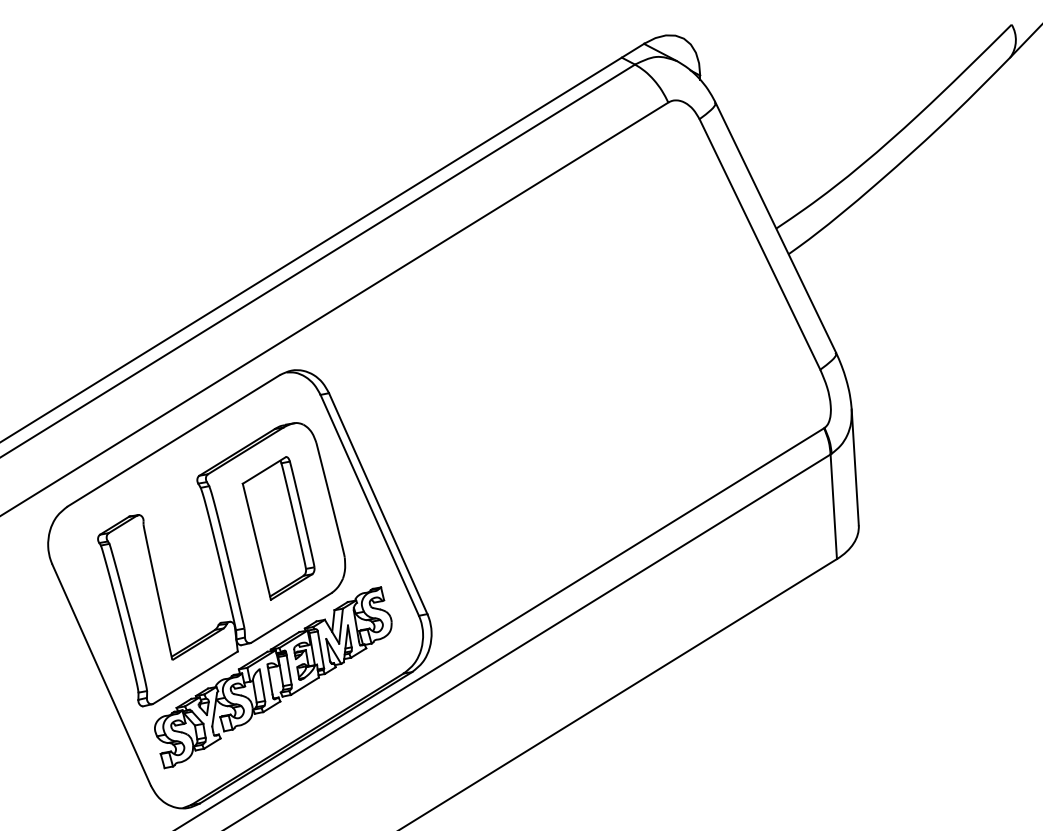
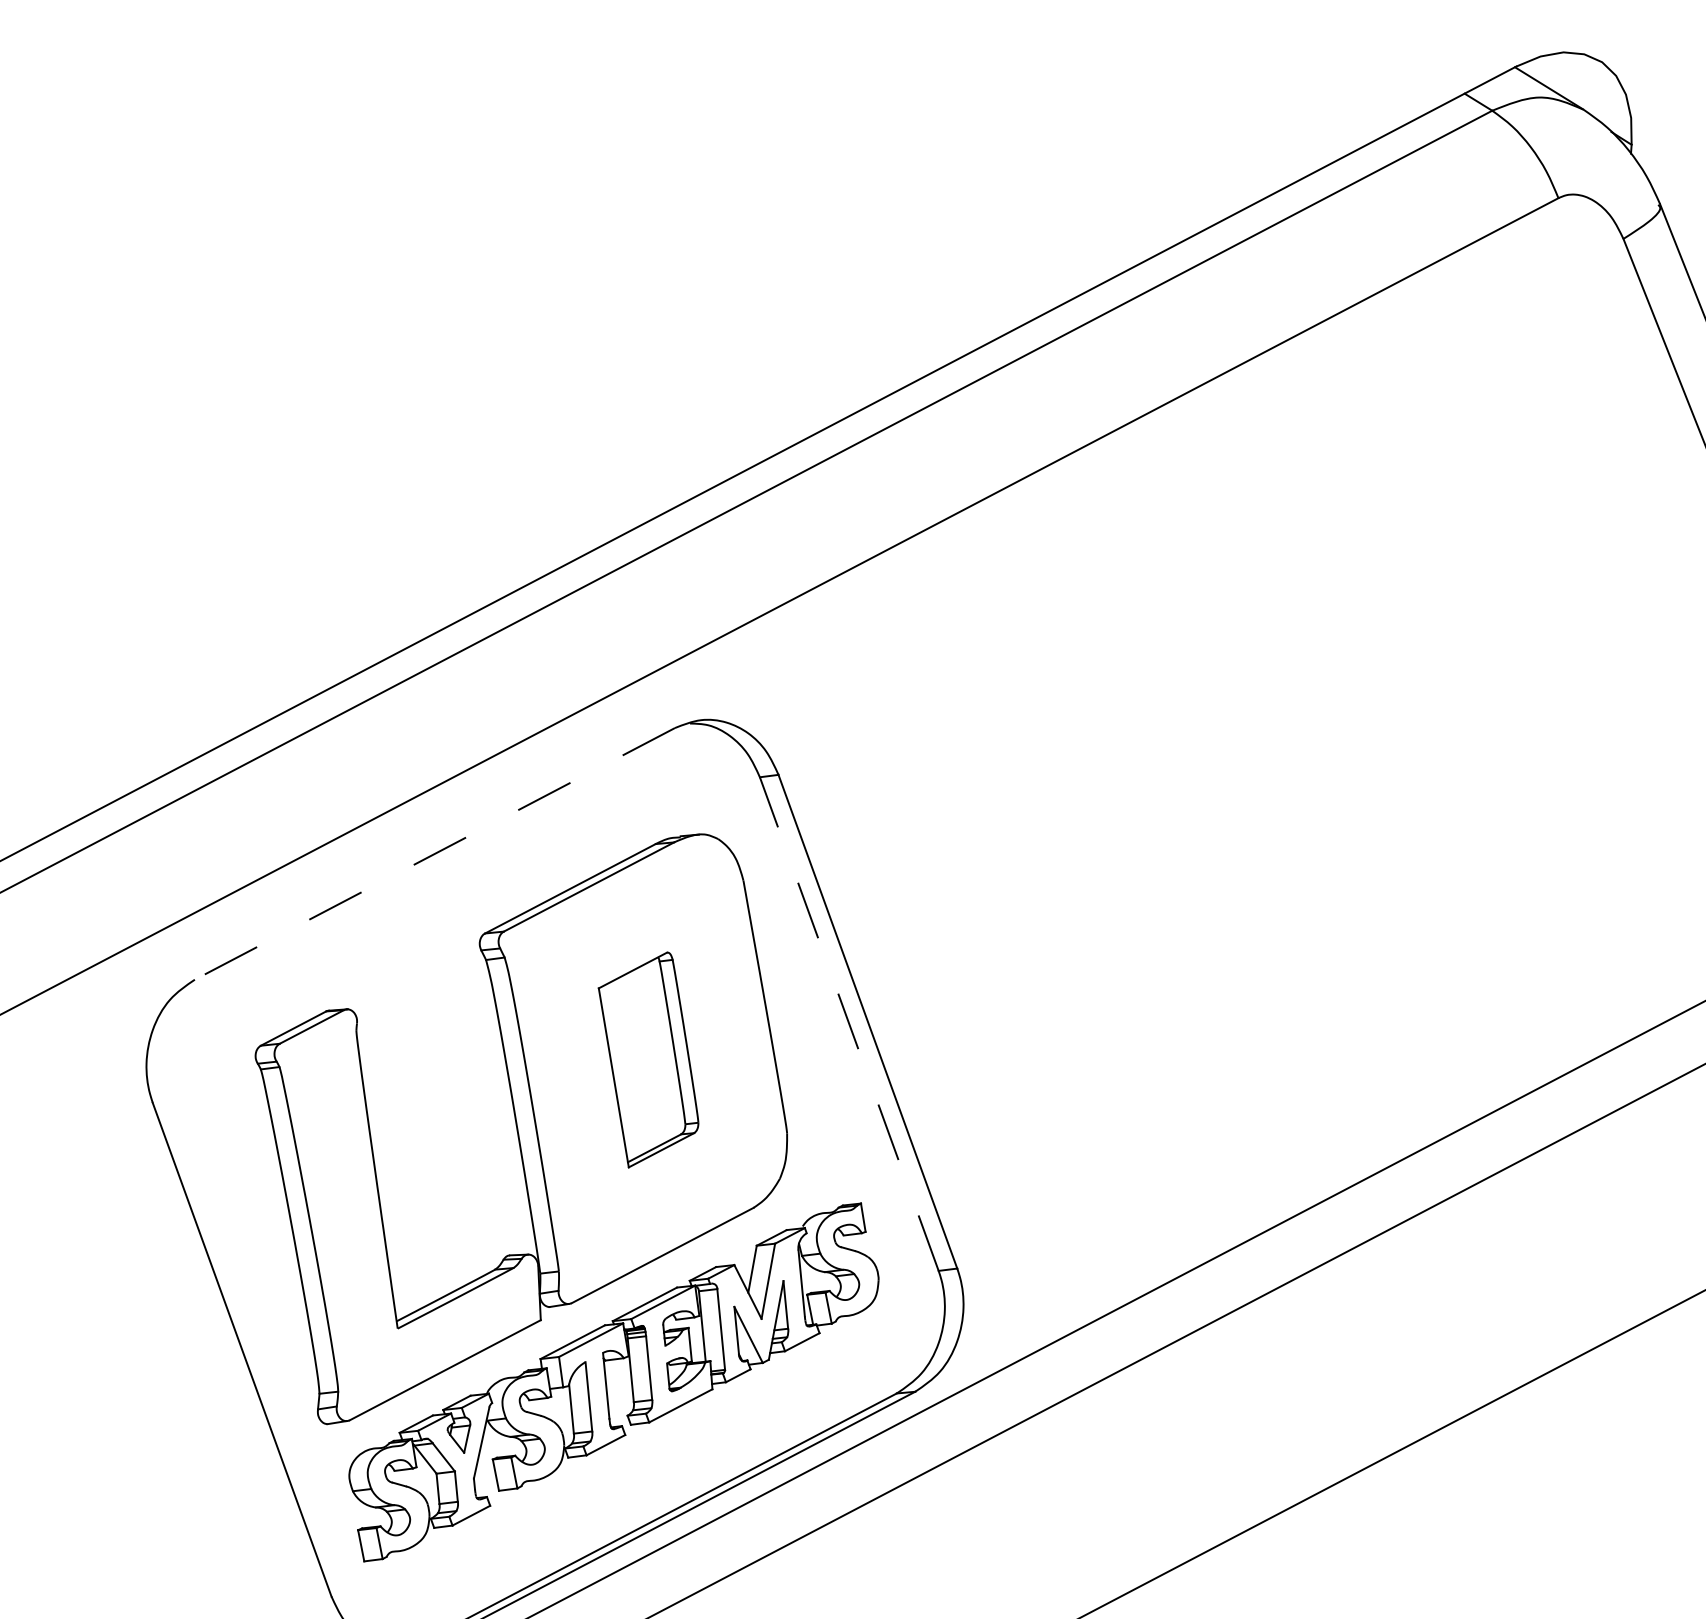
line: (173, 440) -> (434, 853), solid -> dashed
line: (369, 505) -> (848, 1024), solid -> dashed
part: (278, 528) -> (648, 1060), size x0.7

